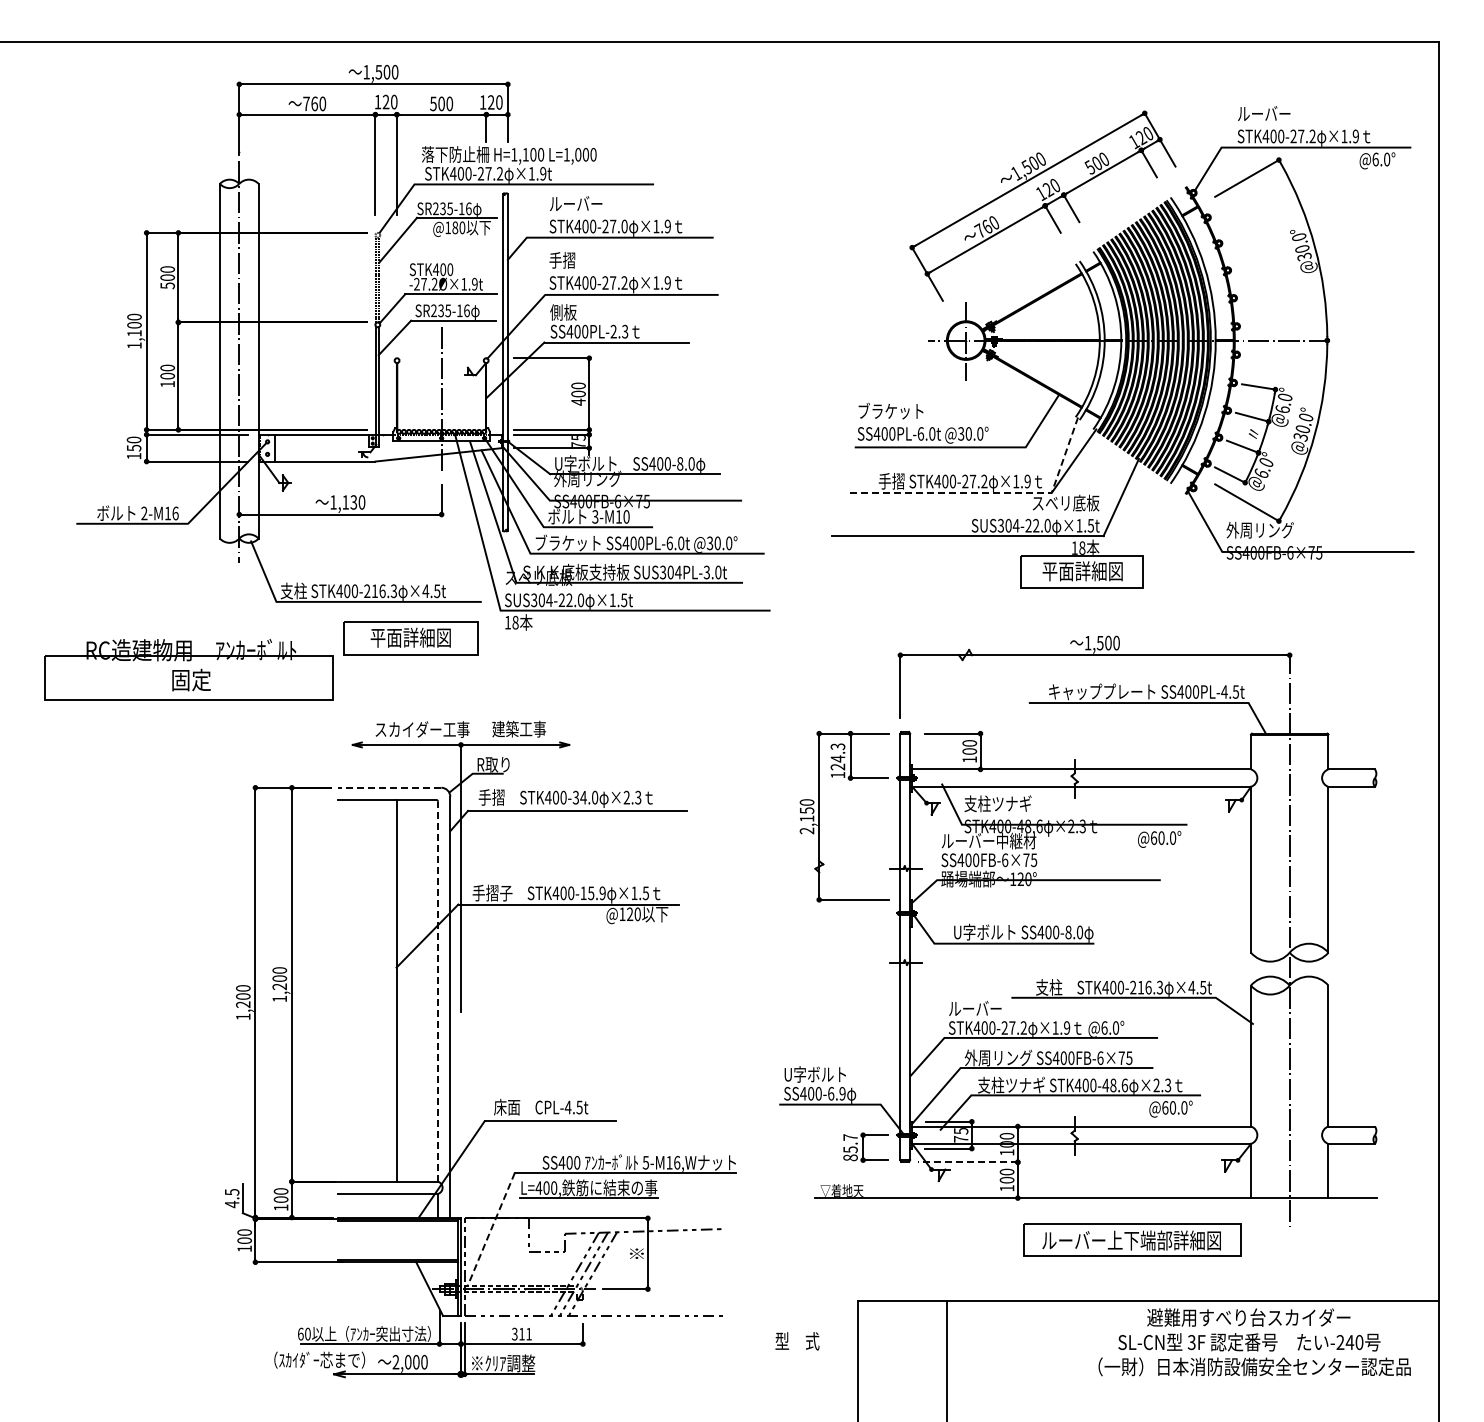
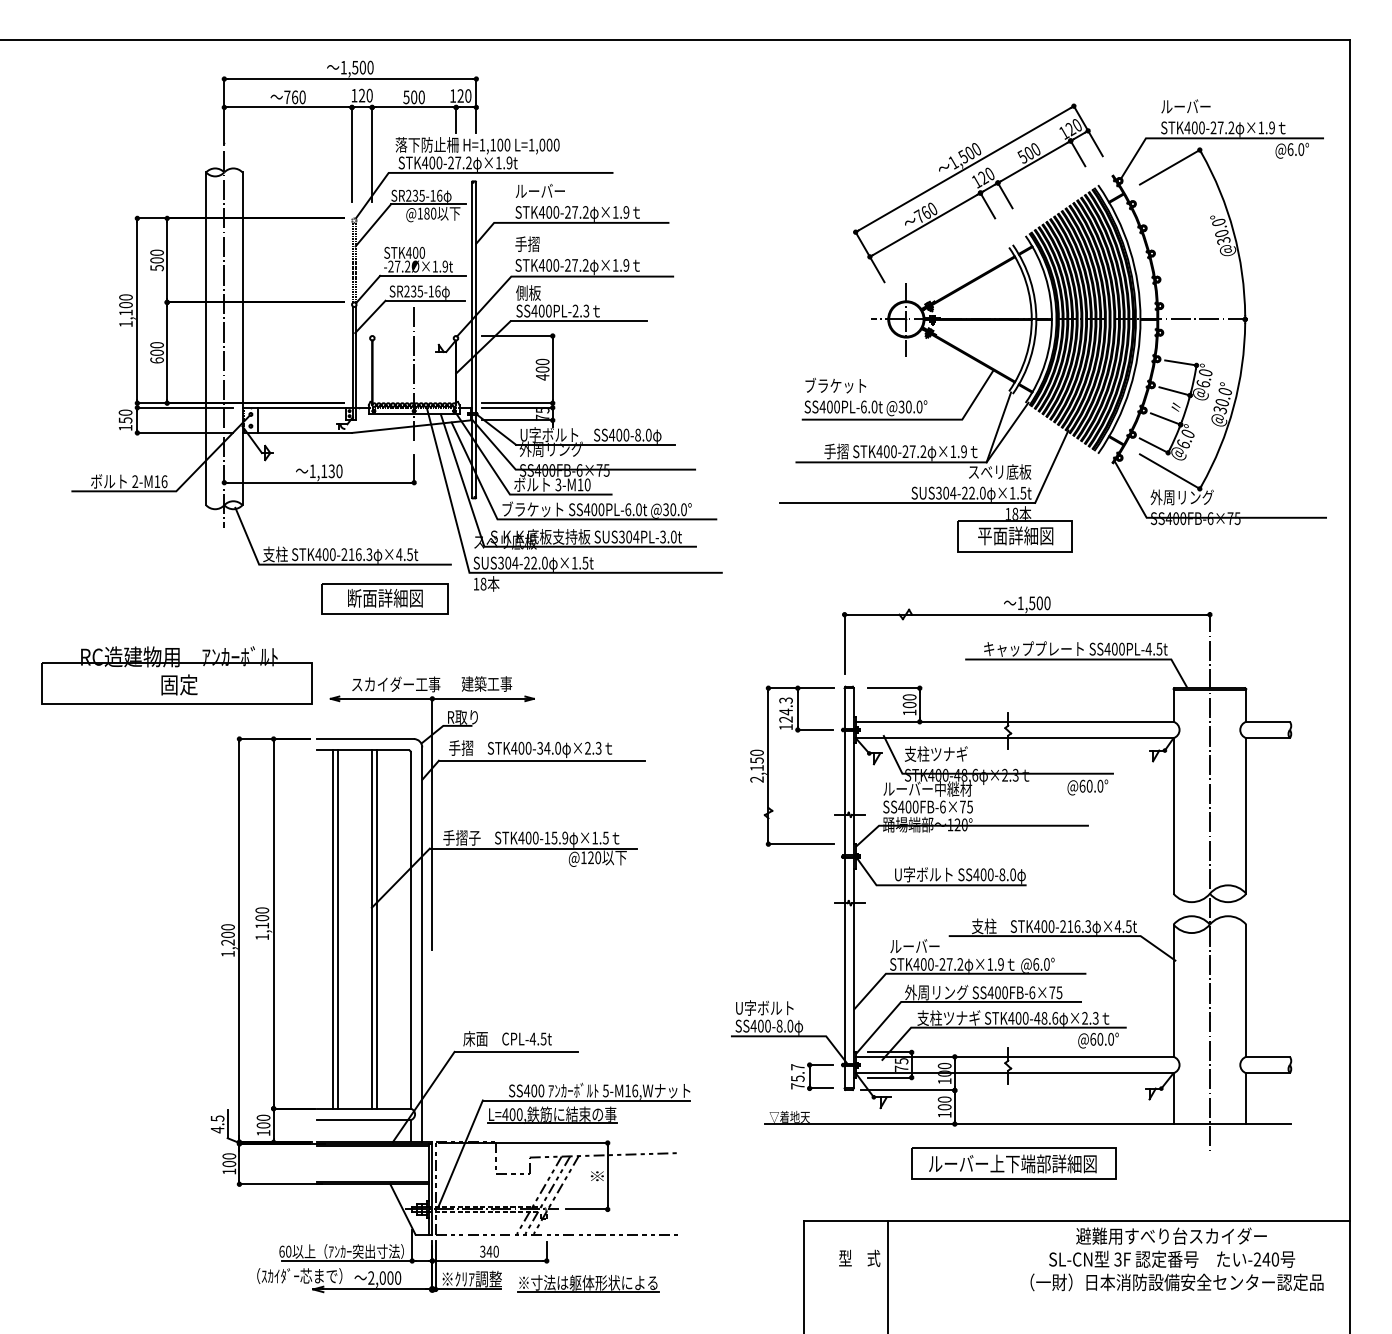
text: (624, 226) -> (585, 212), STK400-27.0 -> STK400-27.2
text: (167, 383) -> (156, 359), 100 -> 600
line: (989, 492) -> (928, 461), dashed -> solid
text: (377, 637) -> (353, 598), 平面詳細図 -> 断面詳細図
part: (188, 669) -> (176, 674), moved
line: (389, 787) -> (365, 738), dashed -> solid
text: (279, 986) -> (262, 925), 1,200 -> 1,100
line: (355, 990) -> (333, 929), added
line: (360, 990) -> (338, 929), added
line: (402, 990) -> (377, 929), added
line: (438, 991) -> (411, 930), dashed -> solid
text: (836, 1093) -> (784, 1025), SS400-6.9 -> SS400-8.0
text: (850, 1157) -> (797, 1085), 85.7 -> 75.7
line: (967, 1162) -> (907, 1090), dashed -> solid
line: (491, 1230) -> (460, 1154), dashed -> solid
part: (1132, 1239) -> (1013, 1162), moved
text: (524, 1333) -> (491, 1251), 311 -> 340
text: (797, 1341) -> (859, 1258), moved
part: (627, 1368) -> (588, 1283), added

